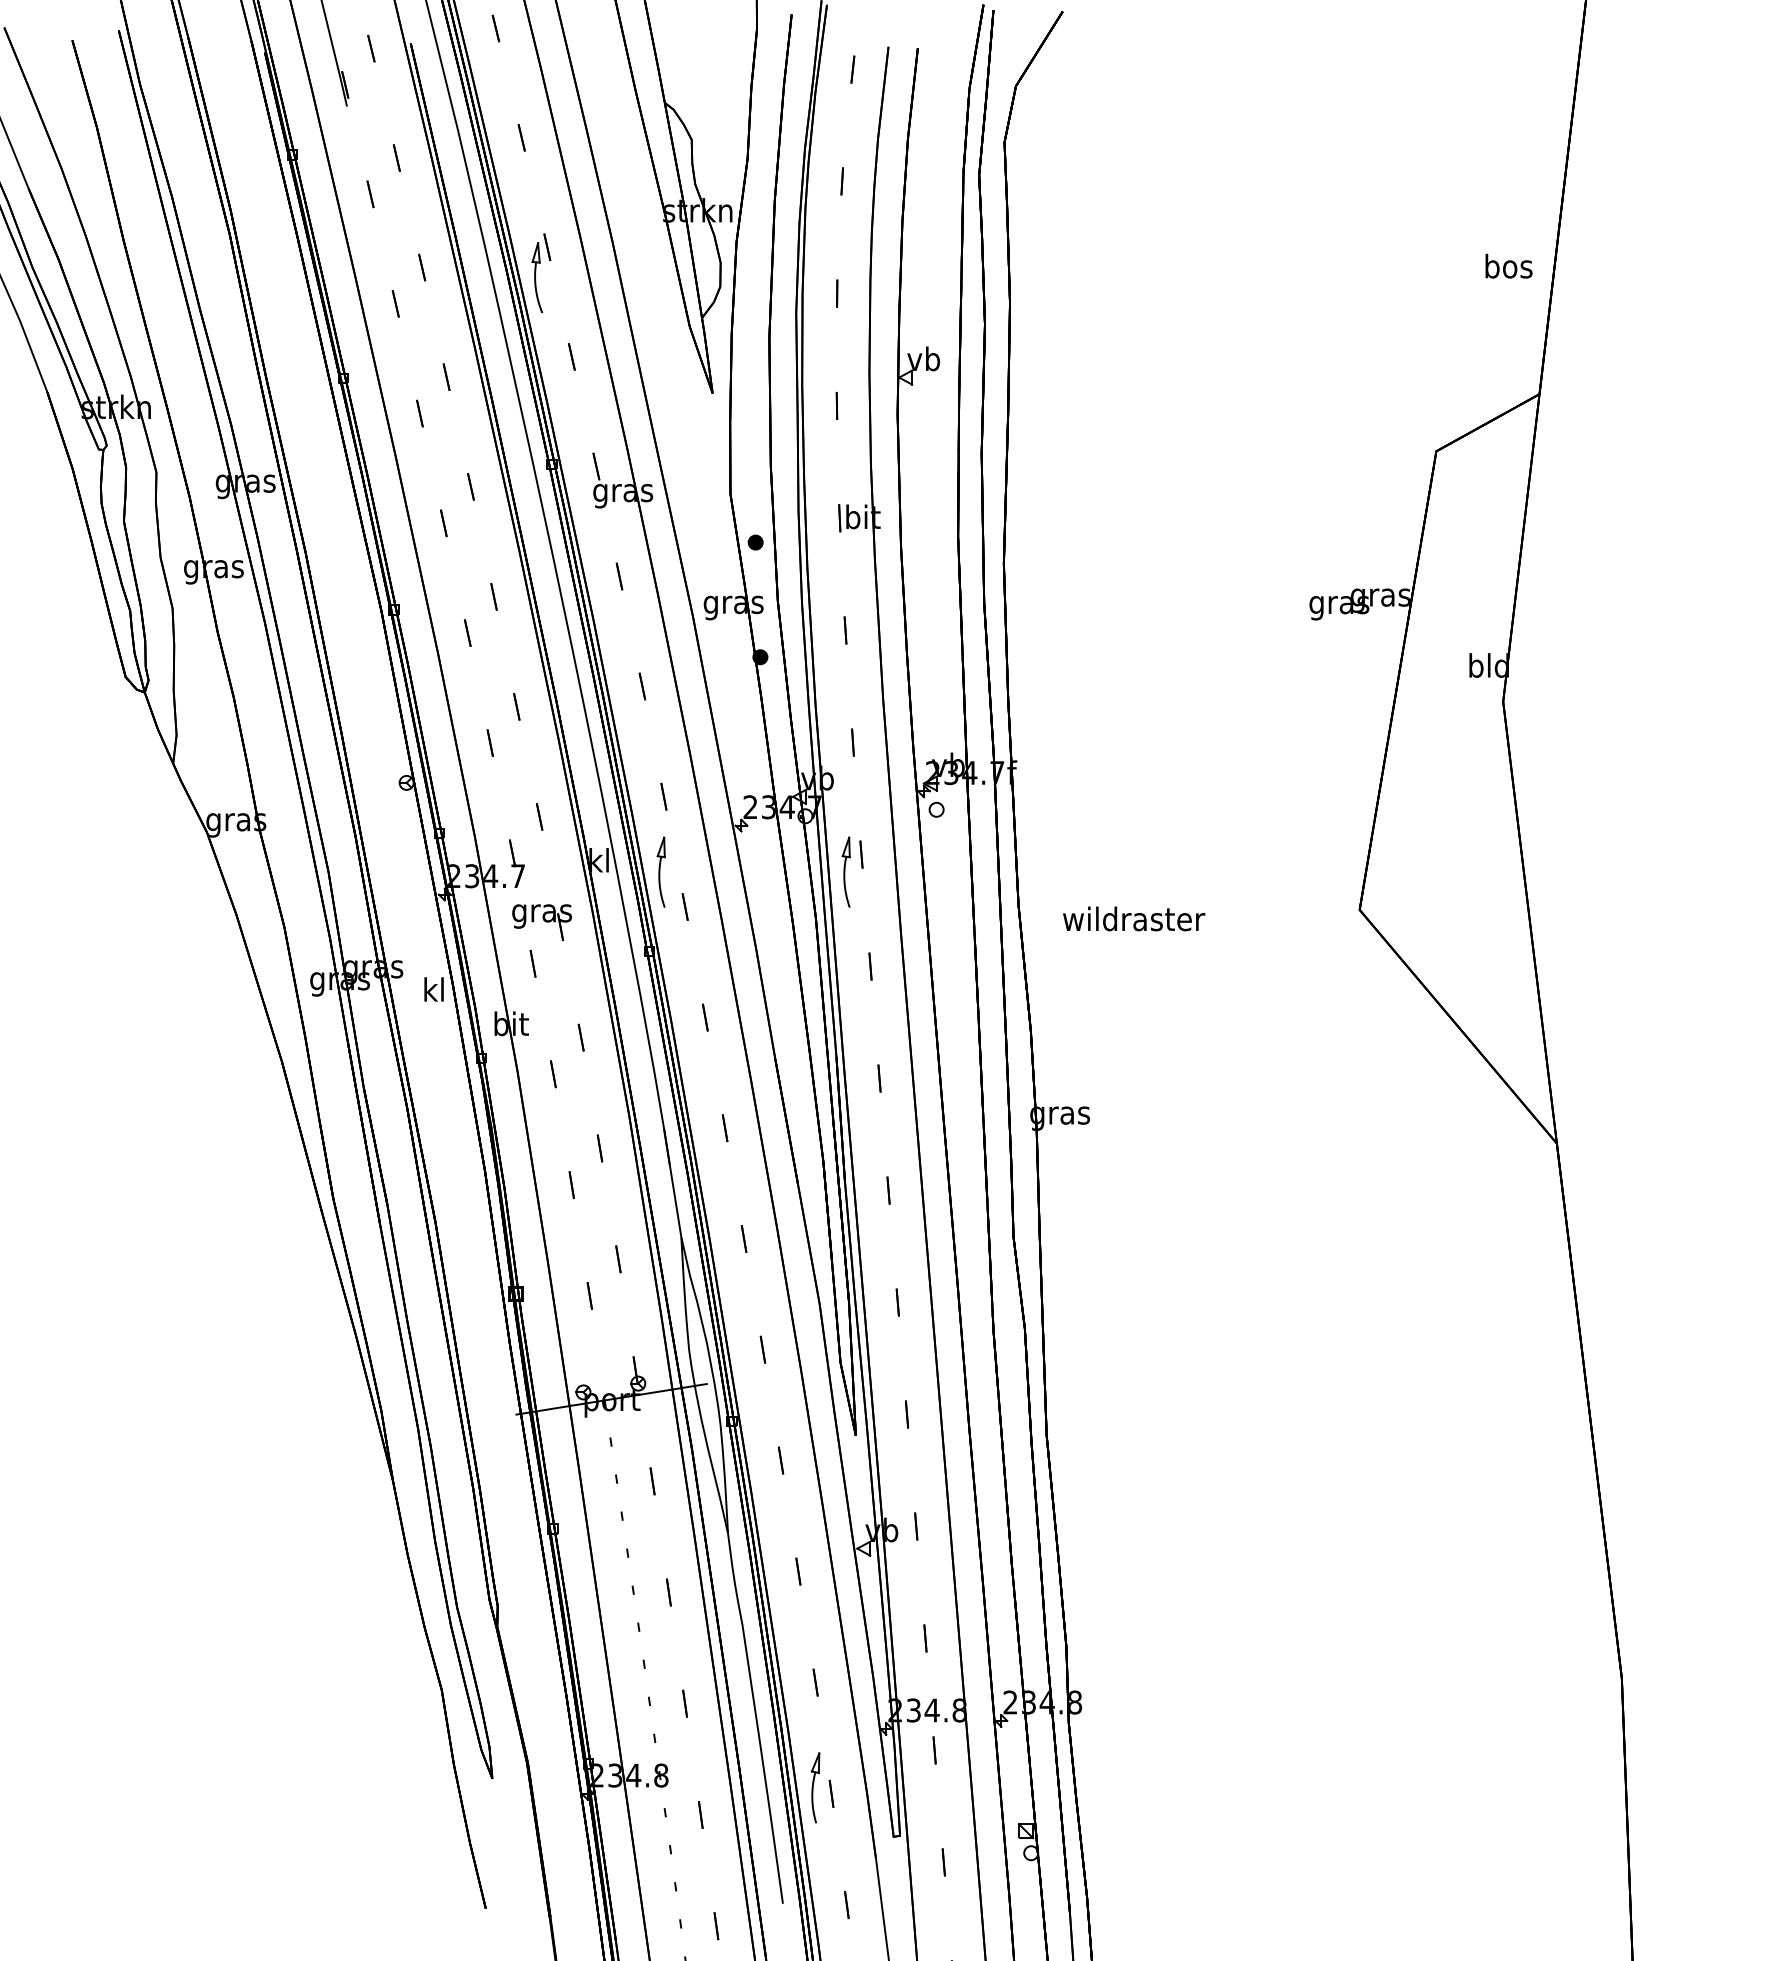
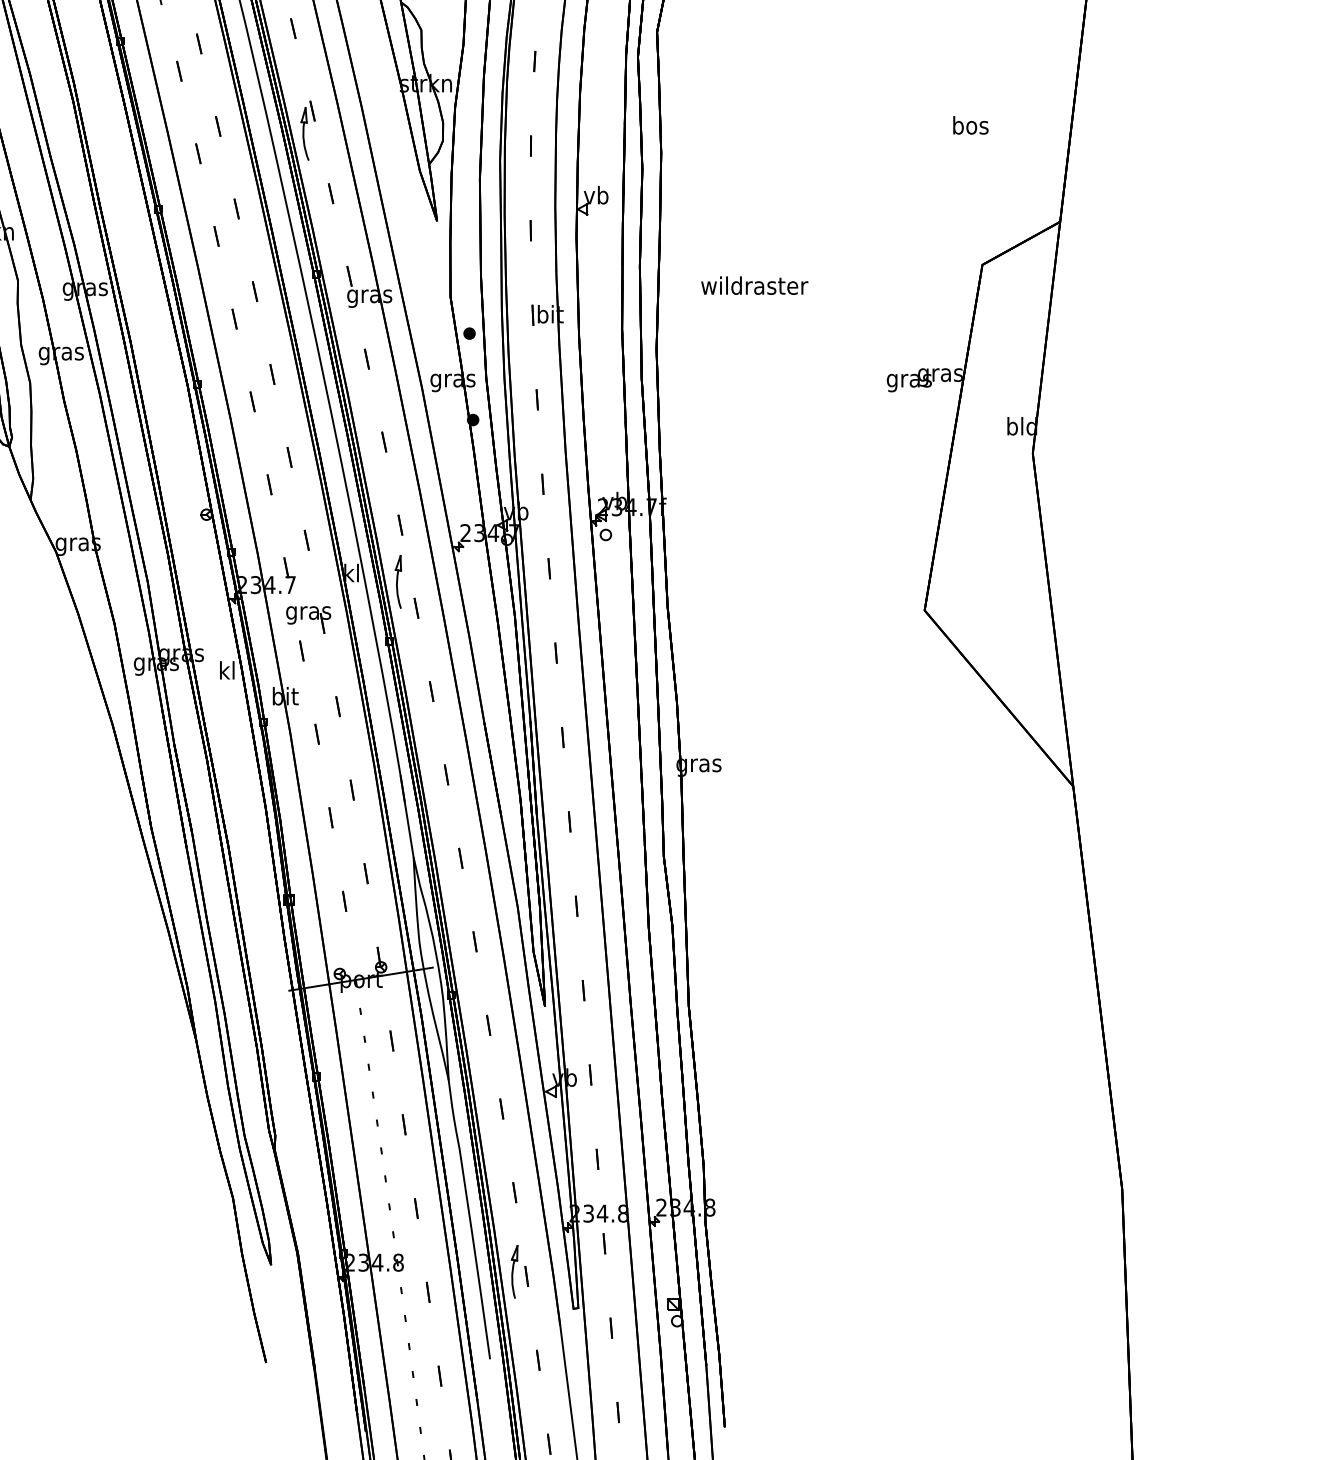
text: (1508, 265) -> (970, 124), moved
part: (845, 871) -> (537, 581), removed
text: (1134, 918) -> (755, 285), moved

